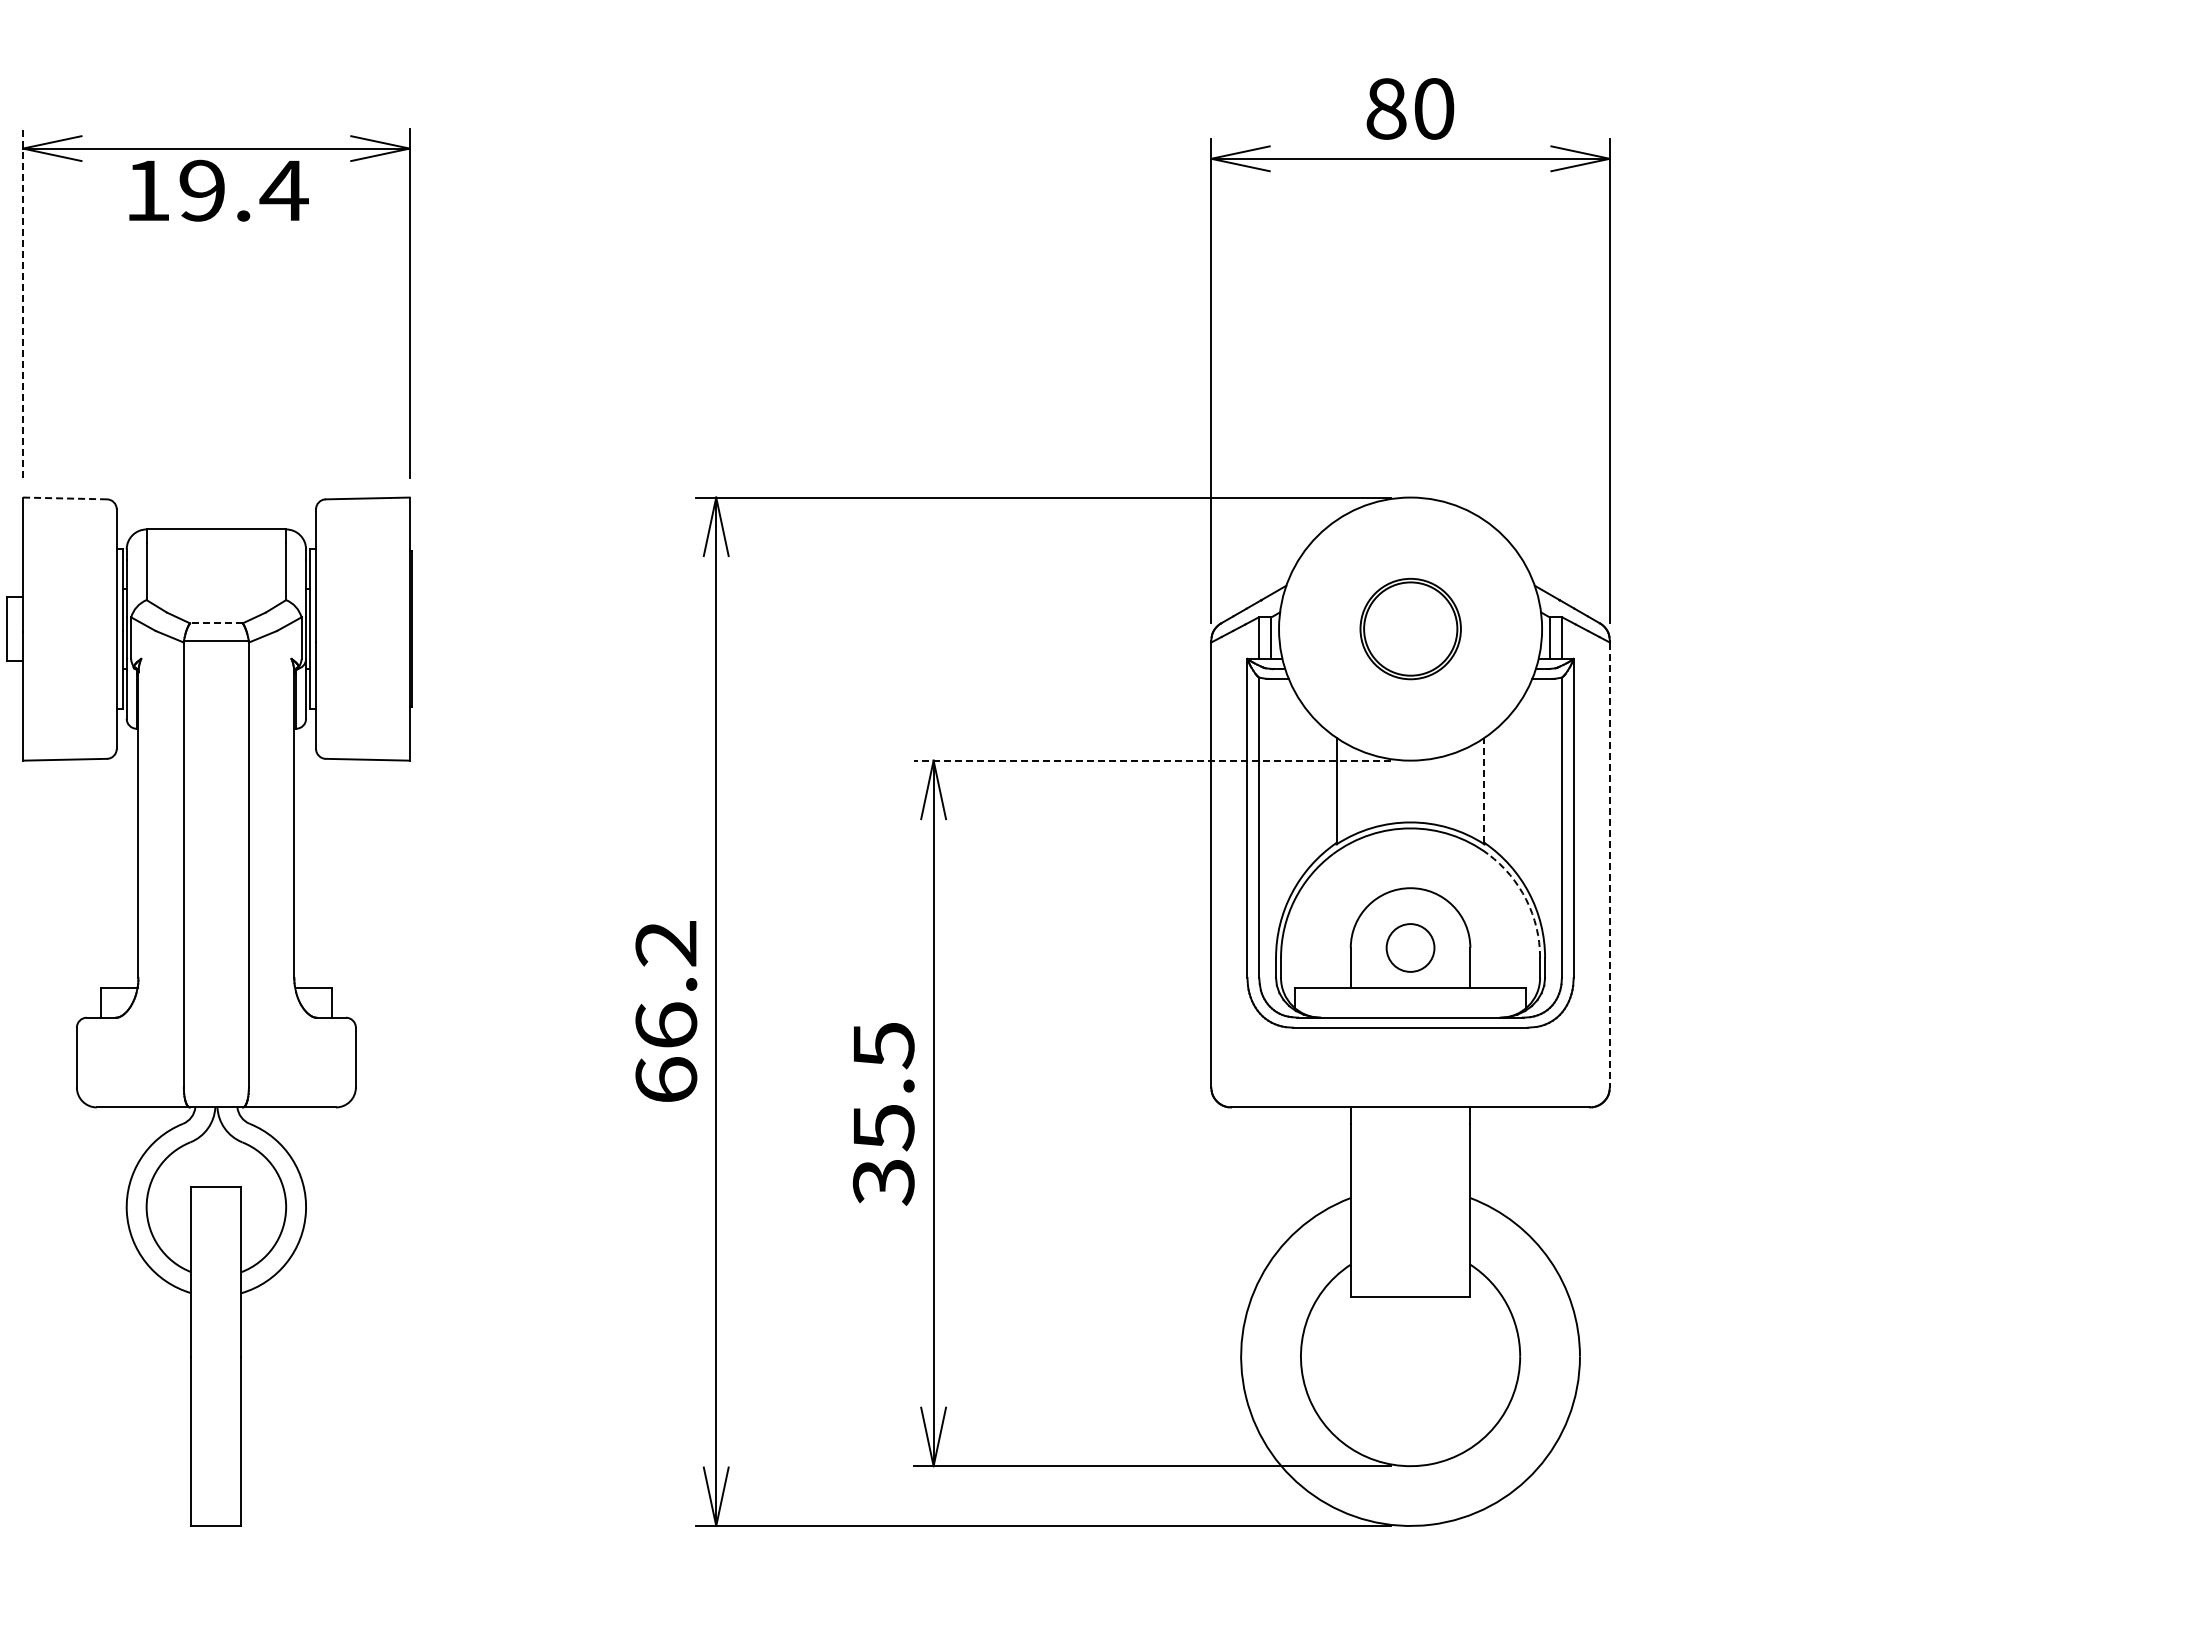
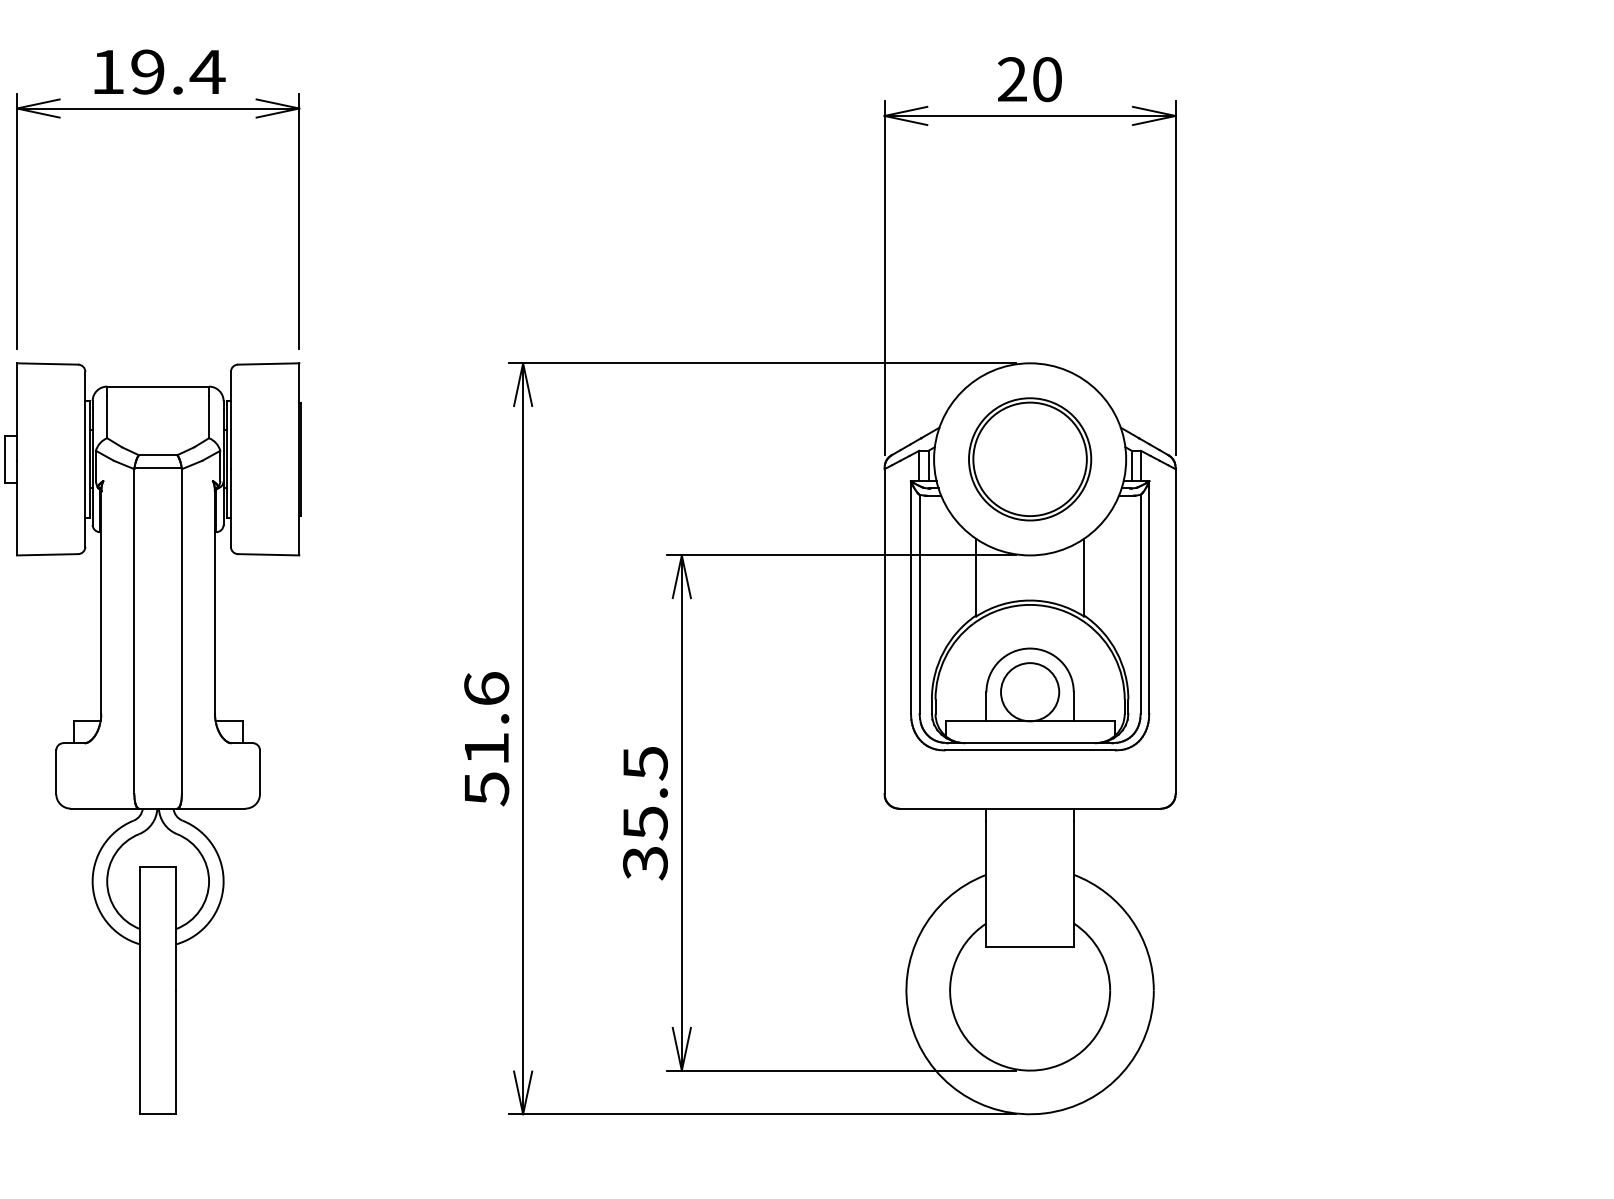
text: (1386, 108) -> (1012, 79), 80 -> 20
text: (218, 190) -> (159, 71), moved
line: (23, 302) -> (17, 220), dashed -> solid
line: (65, 498) -> (47, 364), dashed -> solid
line: (215, 623) -> (157, 455), dashed -> solid
part: (1410, 628) -> (1030, 458), size x1.67
line: (1151, 760) -> (840, 555), dashed -> solid
line: (1484, 789) -> (1084, 576), dashed -> solid
line: (1609, 865) -> (1175, 631), dashed -> solid
arc: (1526, 899) -> (1114, 656), dashed -> solid
circle: (1410, 947) -> (1030, 691), size x1.67
text: (666, 1012) -> (486, 739), 66.2 -> 51.6

